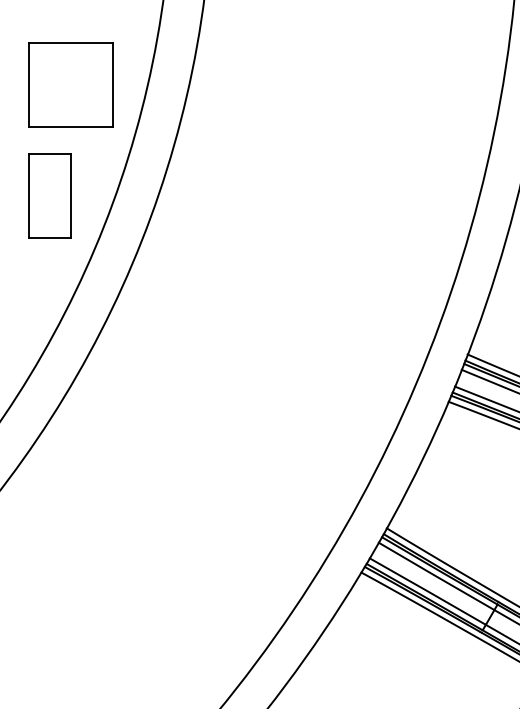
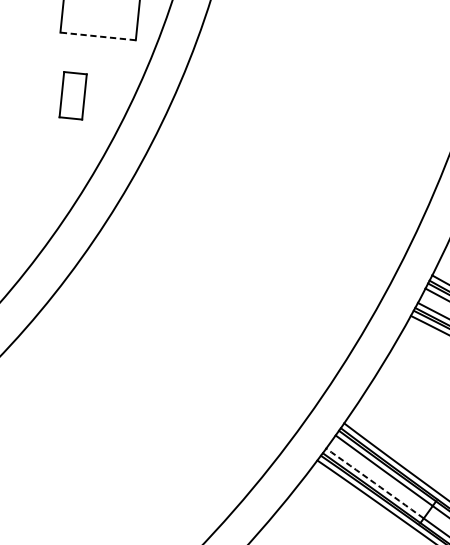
line: (70, 127) -> (97, 36), solid -> dashed
part: (49, 195) -> (72, 95), size x0.6
arc: (427, 591) -> (374, 483), solid -> dashed

